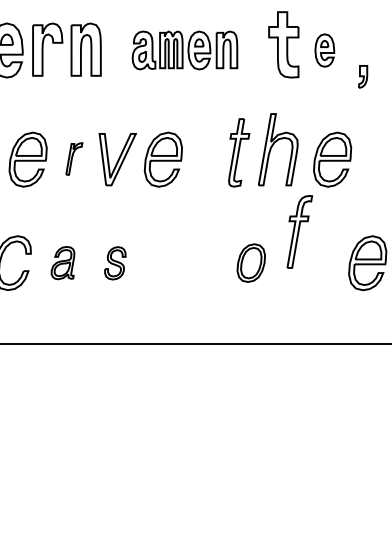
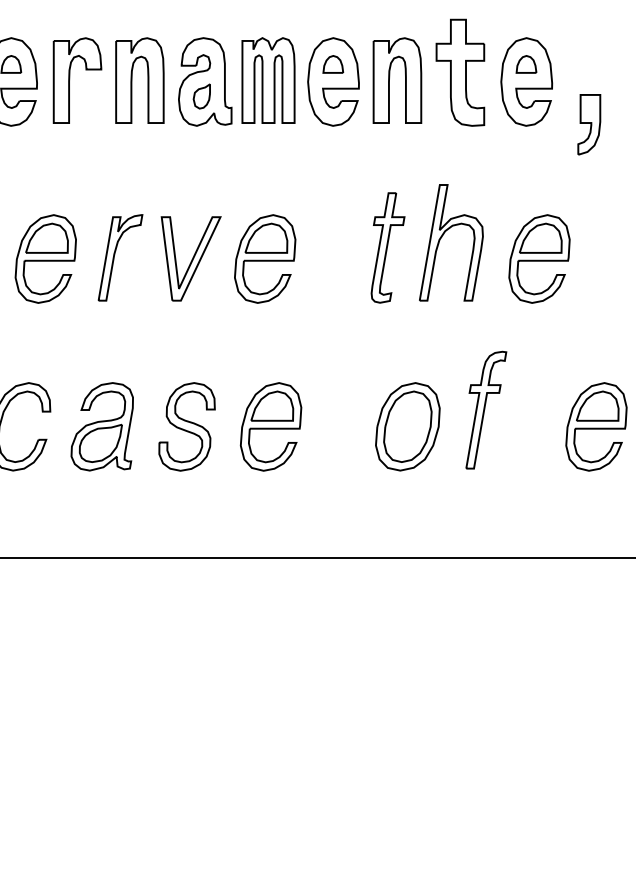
part: (184, 50) -> (299, 81), size x1.43
part: (324, 50) -> (526, 81), size x1.67
part: (362, 76) -> (588, 124), size x1.67
part: (74, 158) -> (120, 257), size x1.67
part: (299, 231) -> (485, 409), moved
part: (62, 262) -> (101, 425), size x1.67
part: (250, 262) -> (406, 425), size x1.43
part: (115, 263) -> (187, 427), size x1.67
part: (166, 263) -> (270, 427), added

